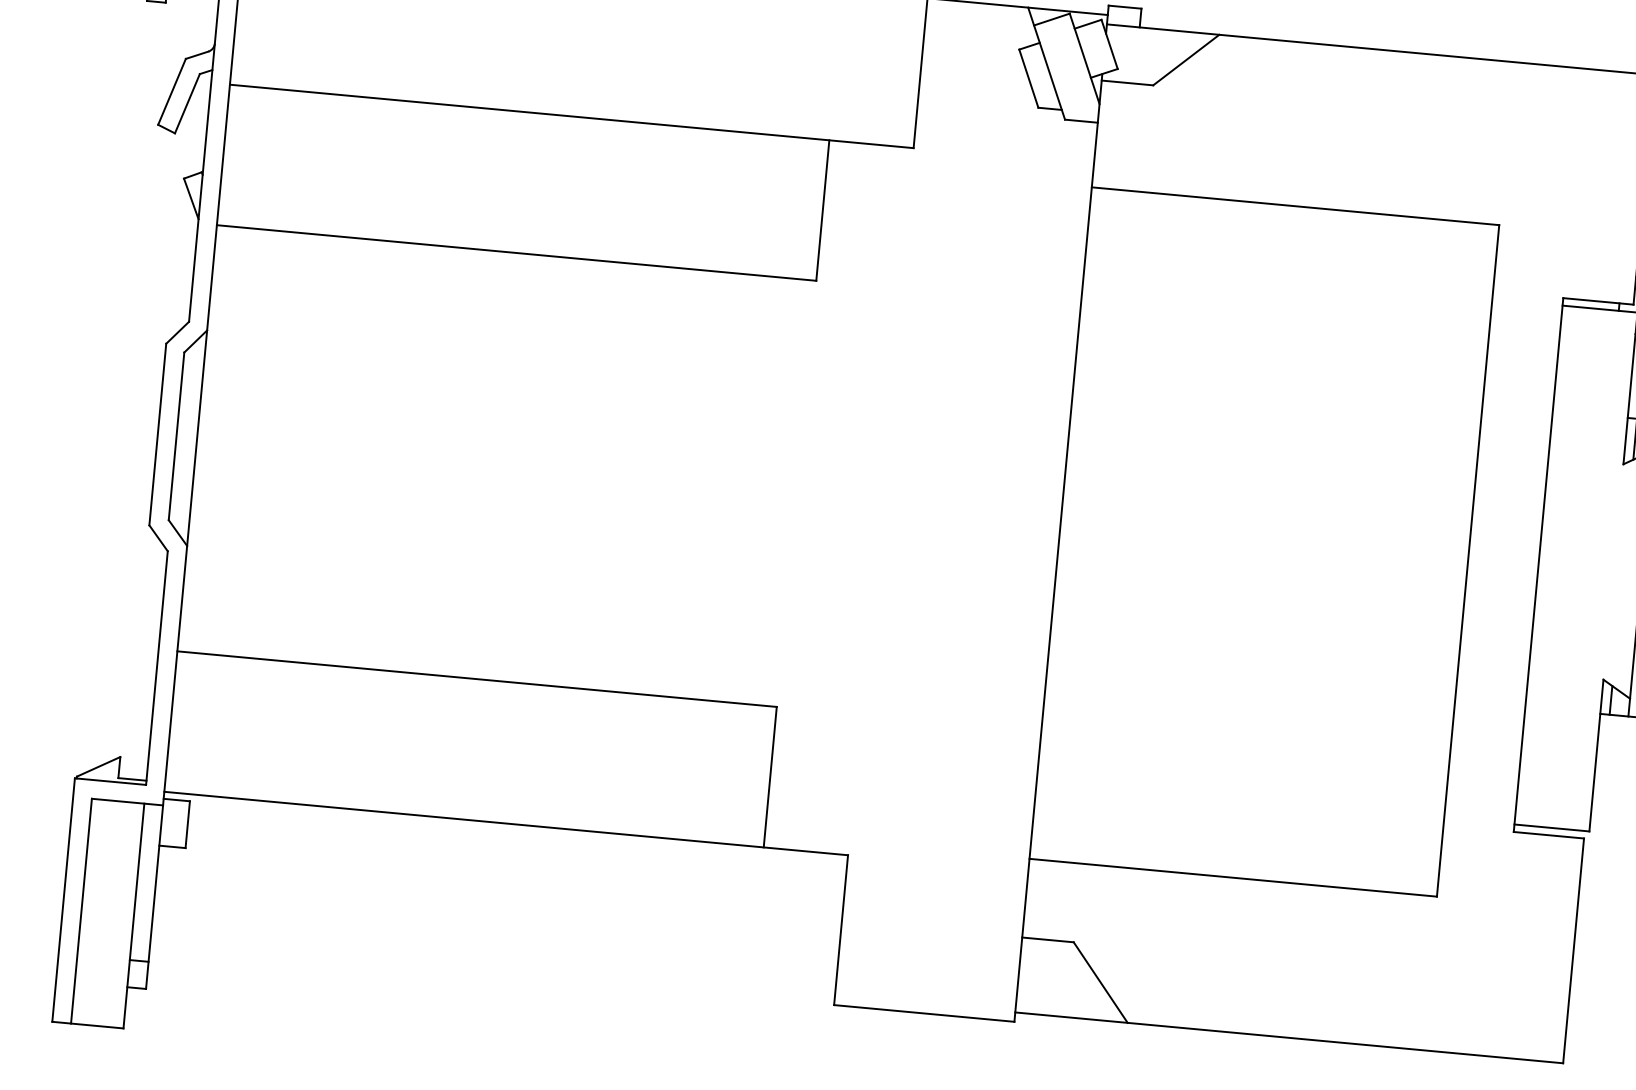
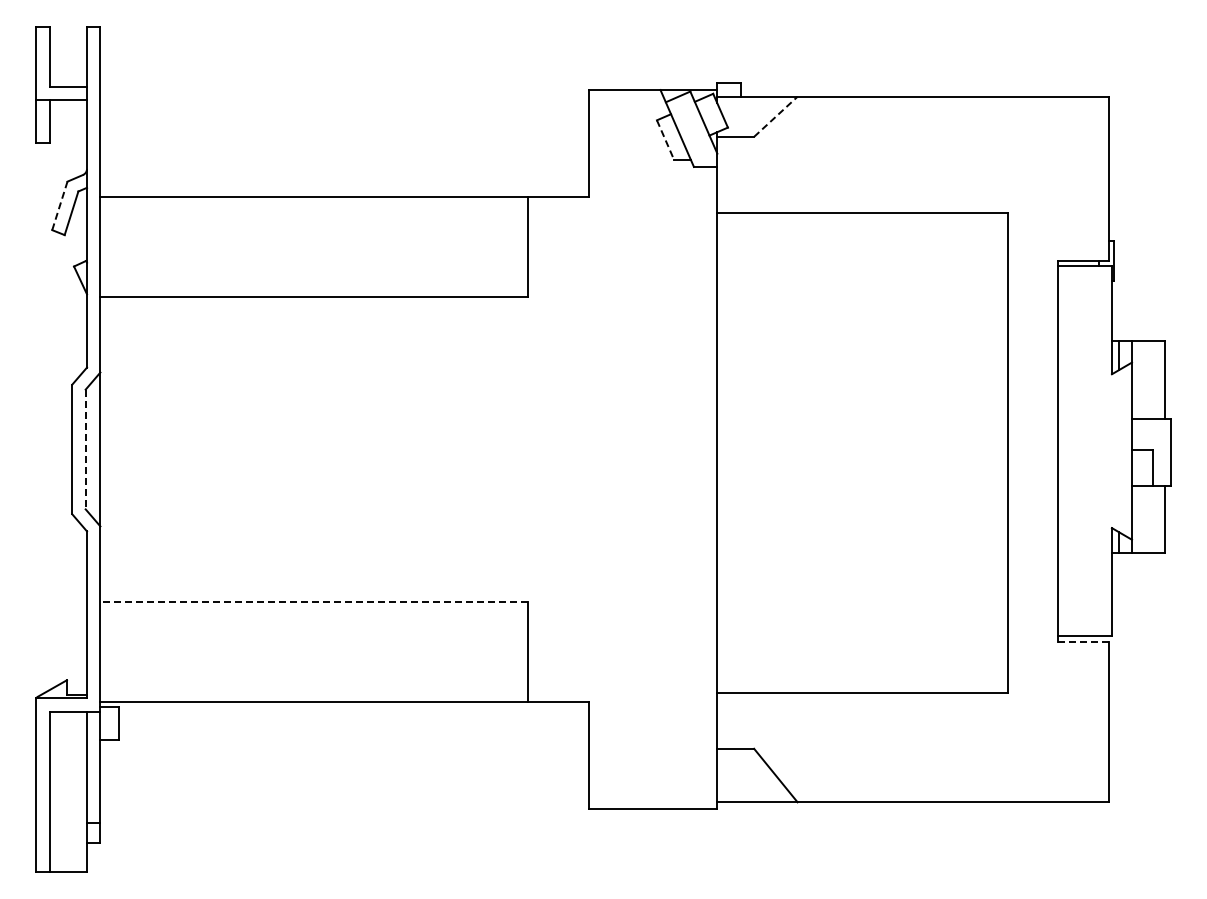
line: (1185, 59) -> (775, 116), solid -> dashed
line: (1028, 78) -> (665, 140), solid -> dashed
line: (172, 91) -> (60, 205), solid -> dashed
line: (176, 436) -> (85, 449), solid -> dashed
line: (475, 678) -> (313, 601), solid -> dashed
line: (1550, 834) -> (1084, 641), solid -> dashed

